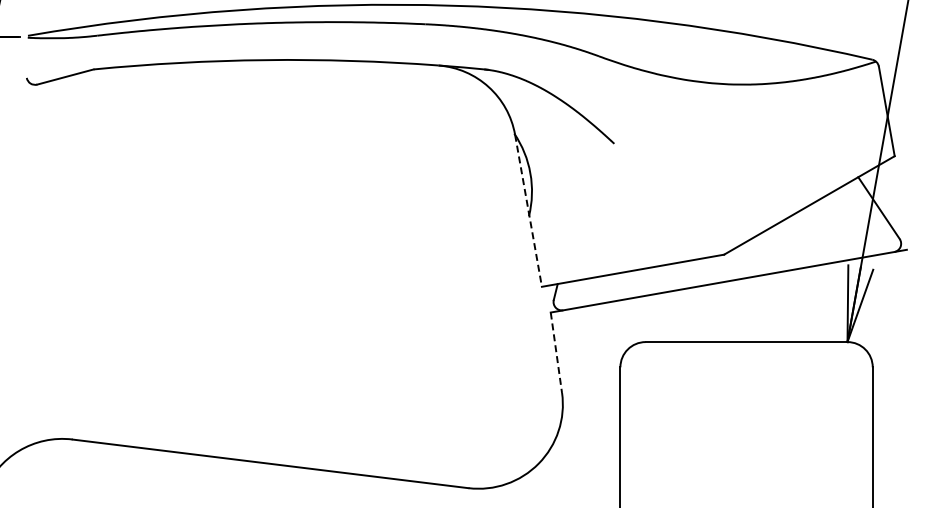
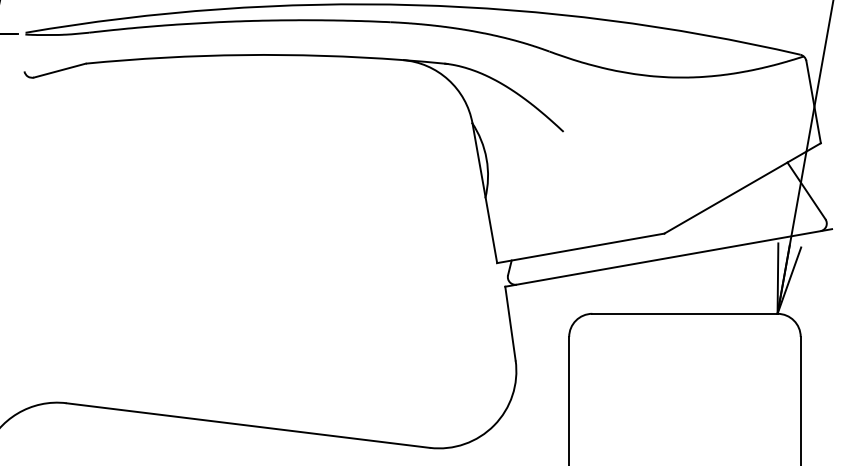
line: (528, 211) -> (484, 194), dashed -> solid
line: (556, 352) -> (510, 323), dashed -> solid

